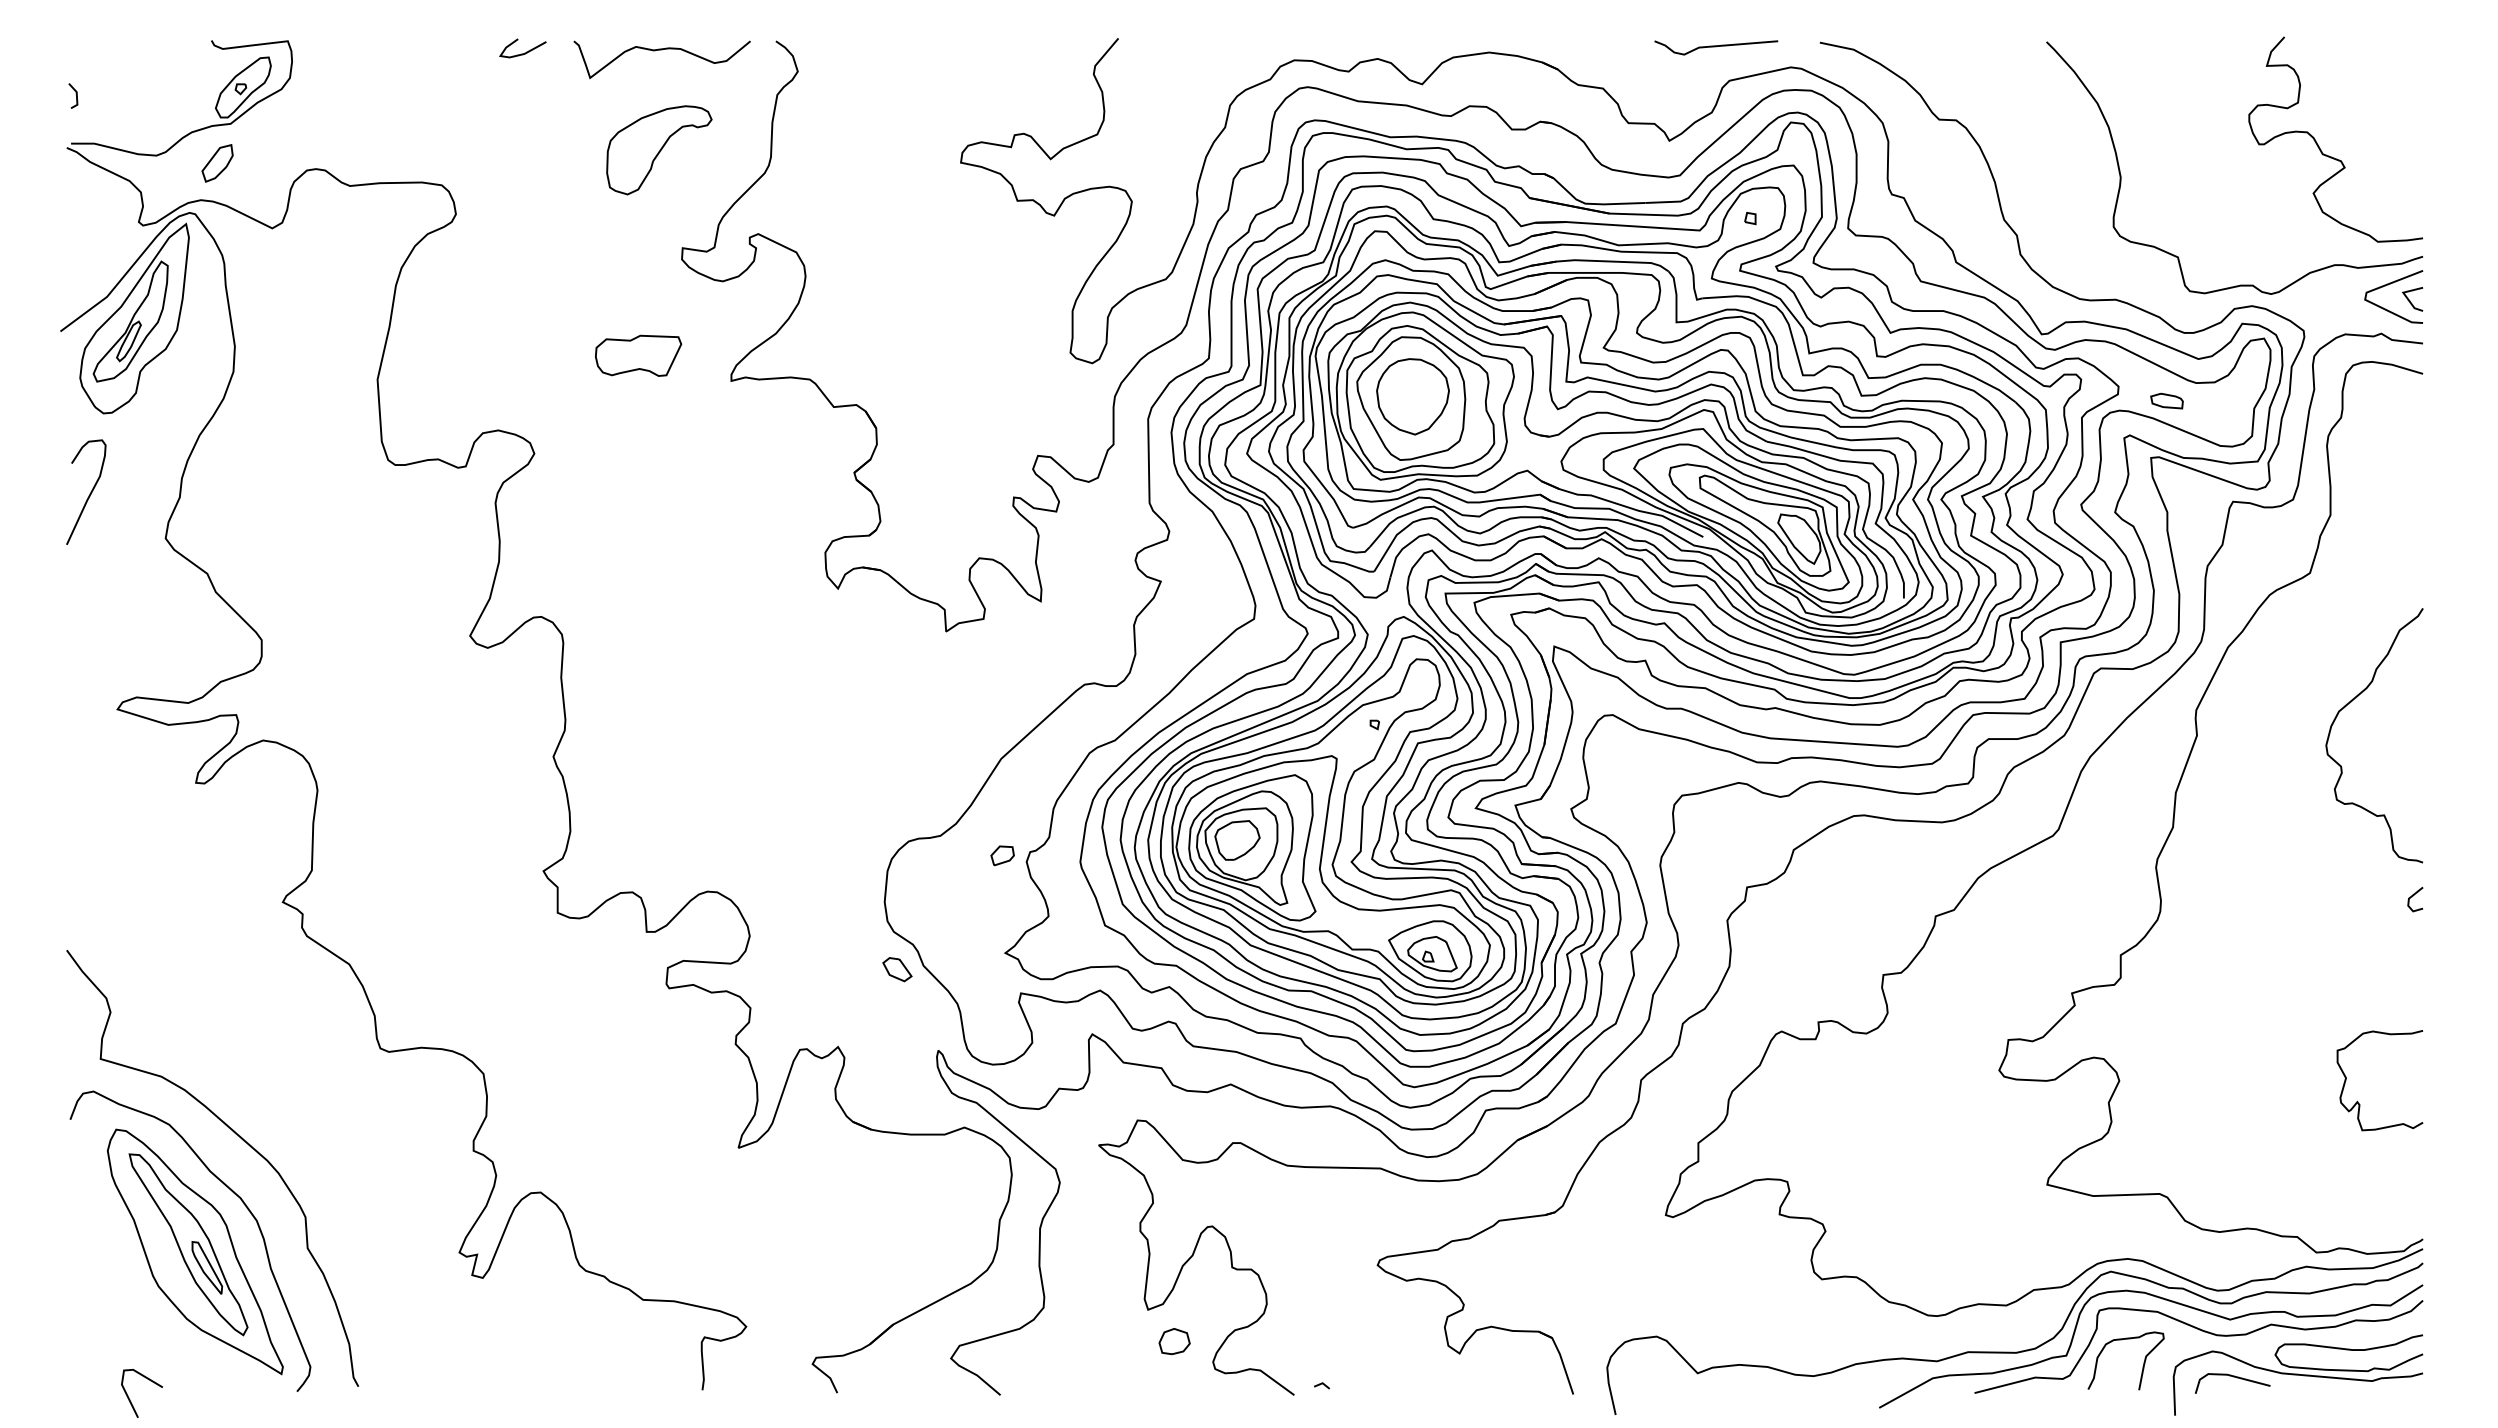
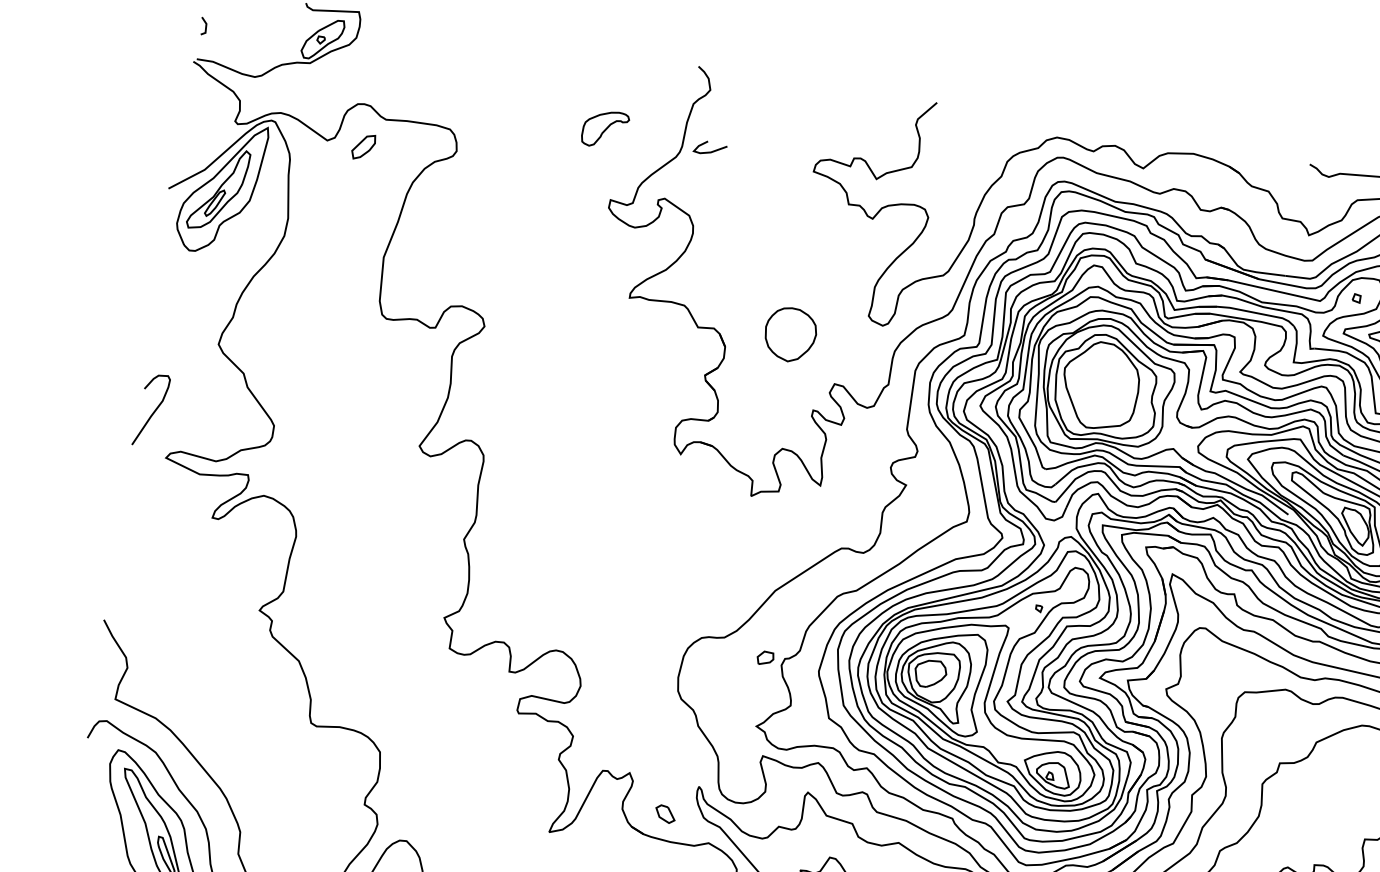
curve: (661, 50) -> (617, 60), removed
curve: (524, 52) -> (711, 151), moved
part: (659, 150) -> (605, 129), size x0.6
part: (217, 163) -> (363, 147), moved
part: (638, 355) -> (567, 269), removed
part: (1412, 396) -> (790, 334), moved
curve: (89, 493) -> (153, 411), moved
part: (897, 969) -> (665, 814), moved

